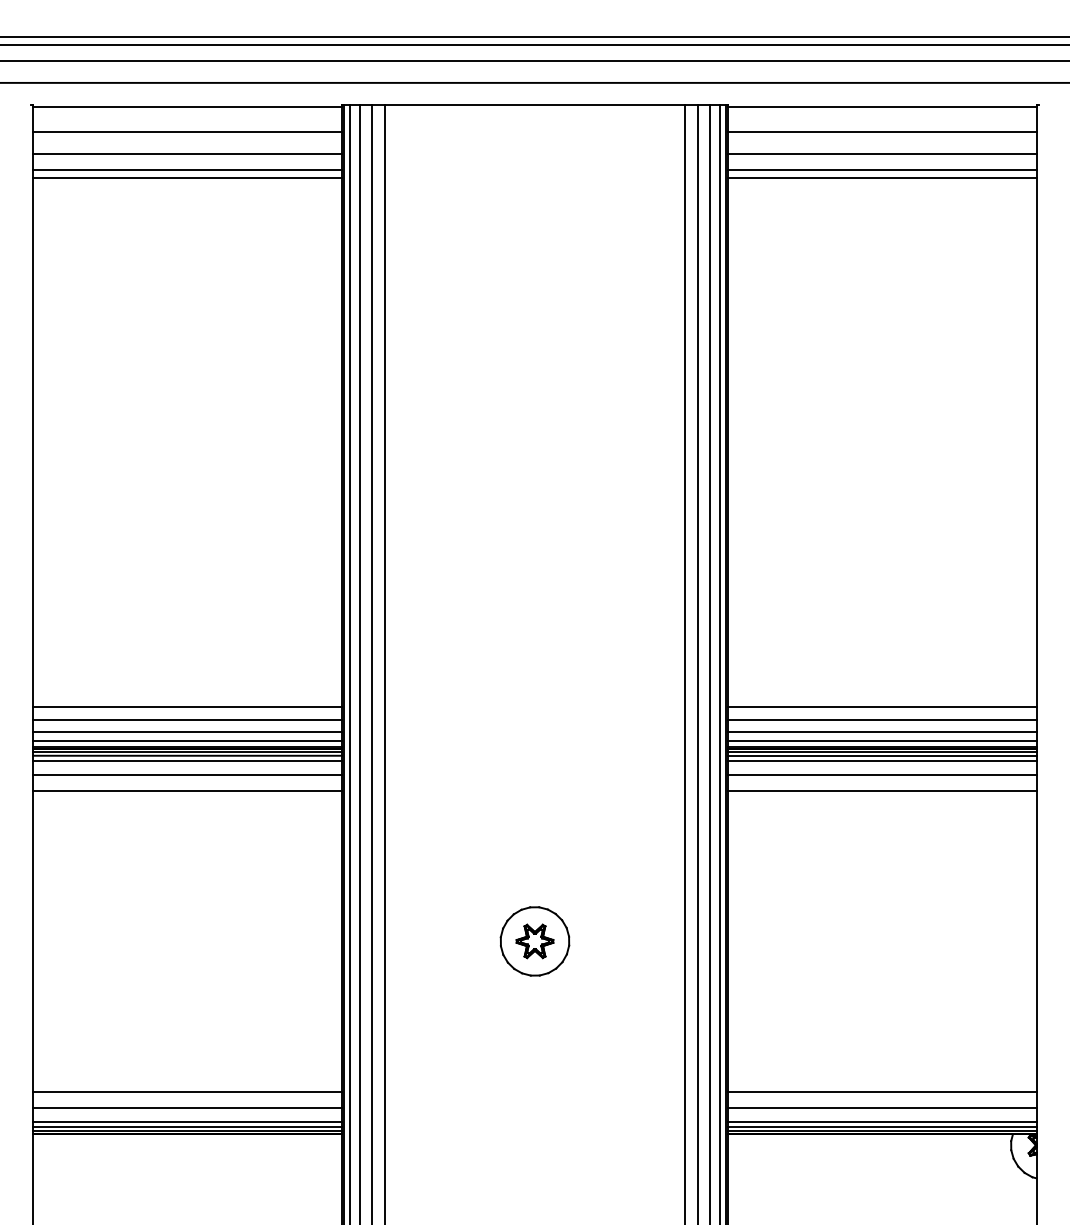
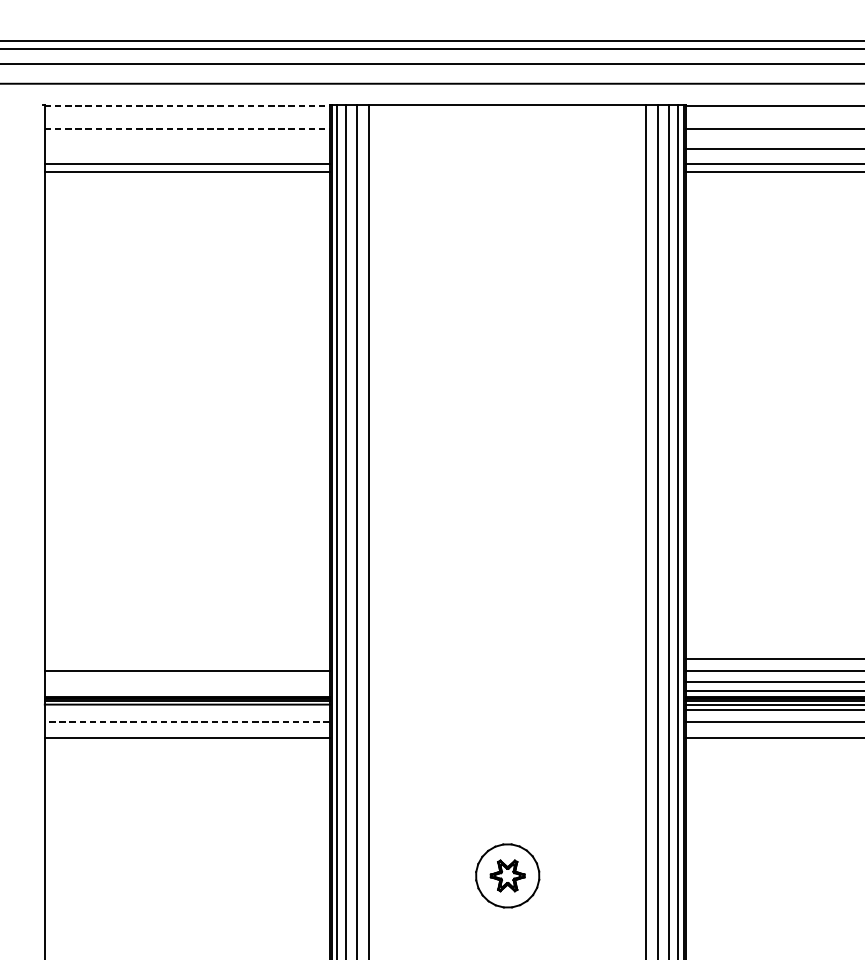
line: (188, 107) -> (187, 106), solid -> dashed
line: (188, 132) -> (187, 129), solid -> dashed
line: (187, 153) -> (187, 148), removed
line: (187, 706) -> (187, 659), removed
line: (187, 731) -> (187, 682), removed
line: (187, 741) -> (187, 691), removed
line: (187, 761) -> (187, 709), removed
line: (187, 775) -> (187, 722), solid -> dashed

